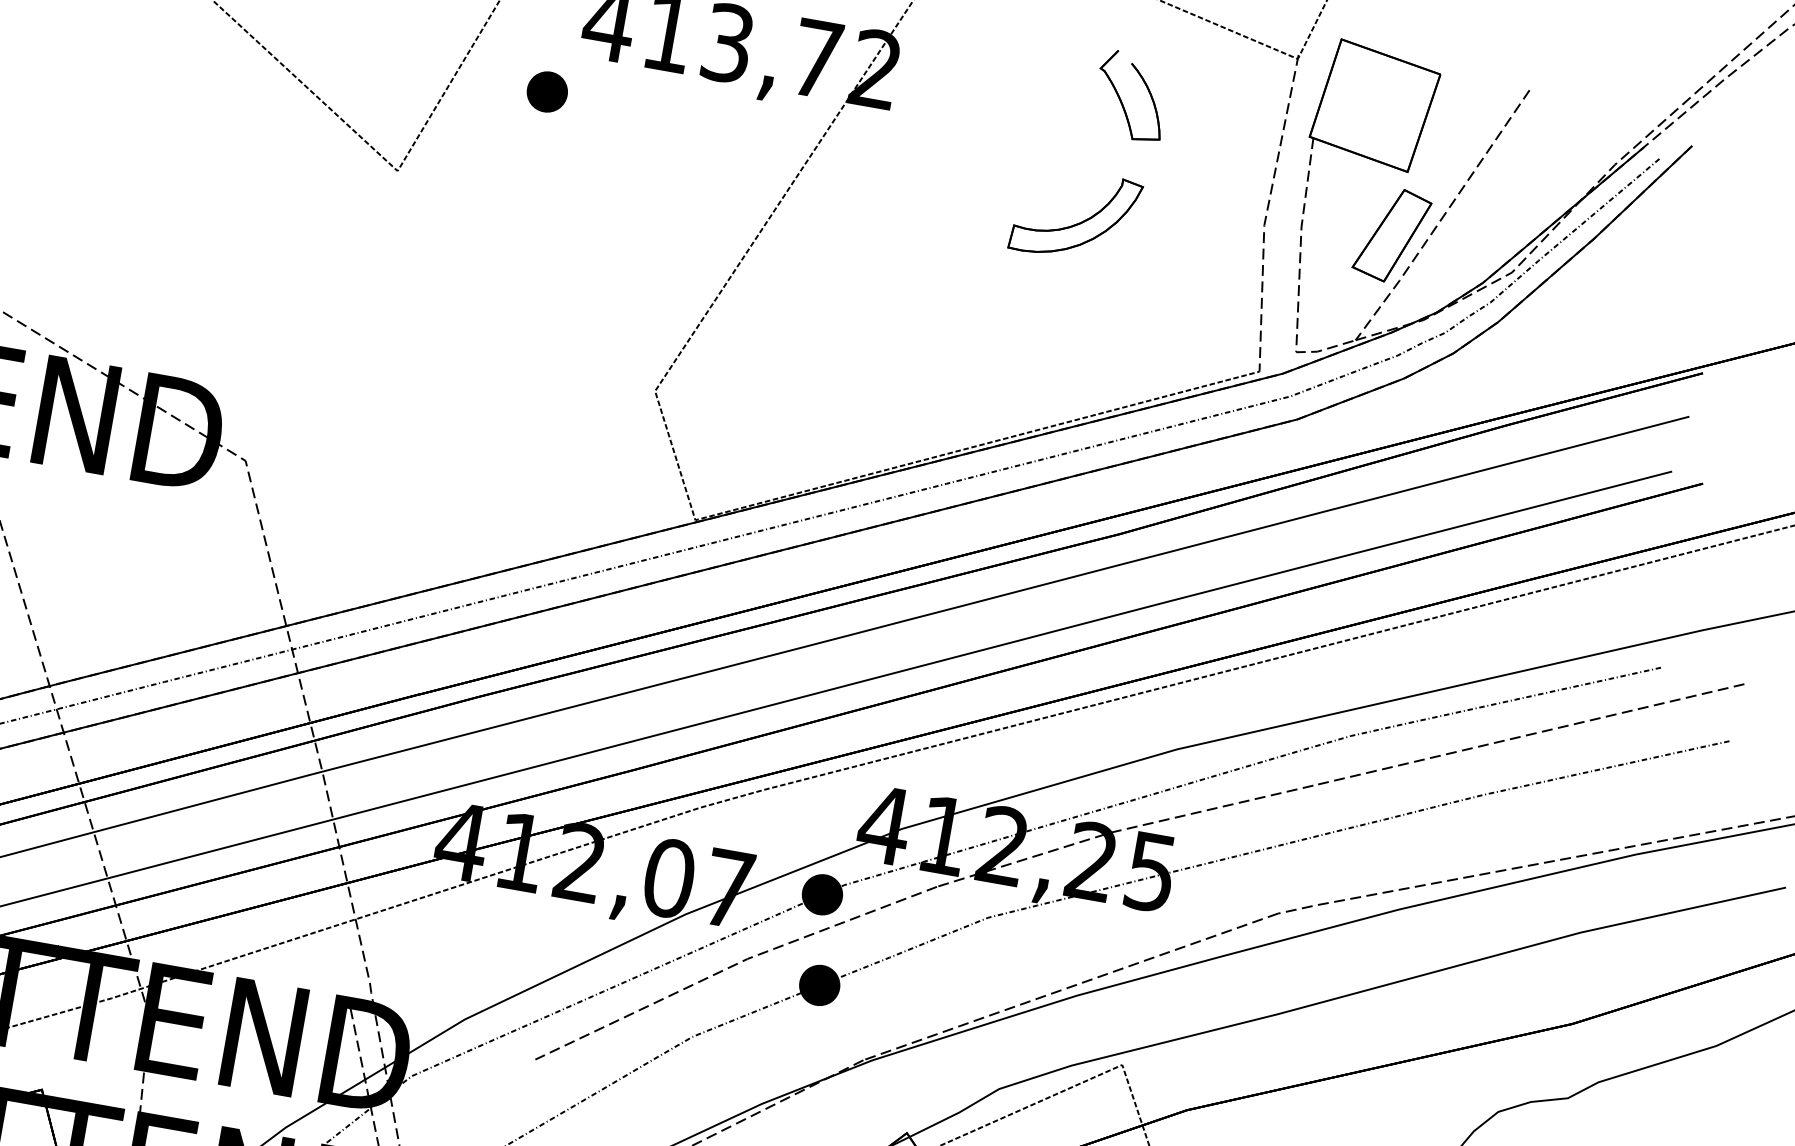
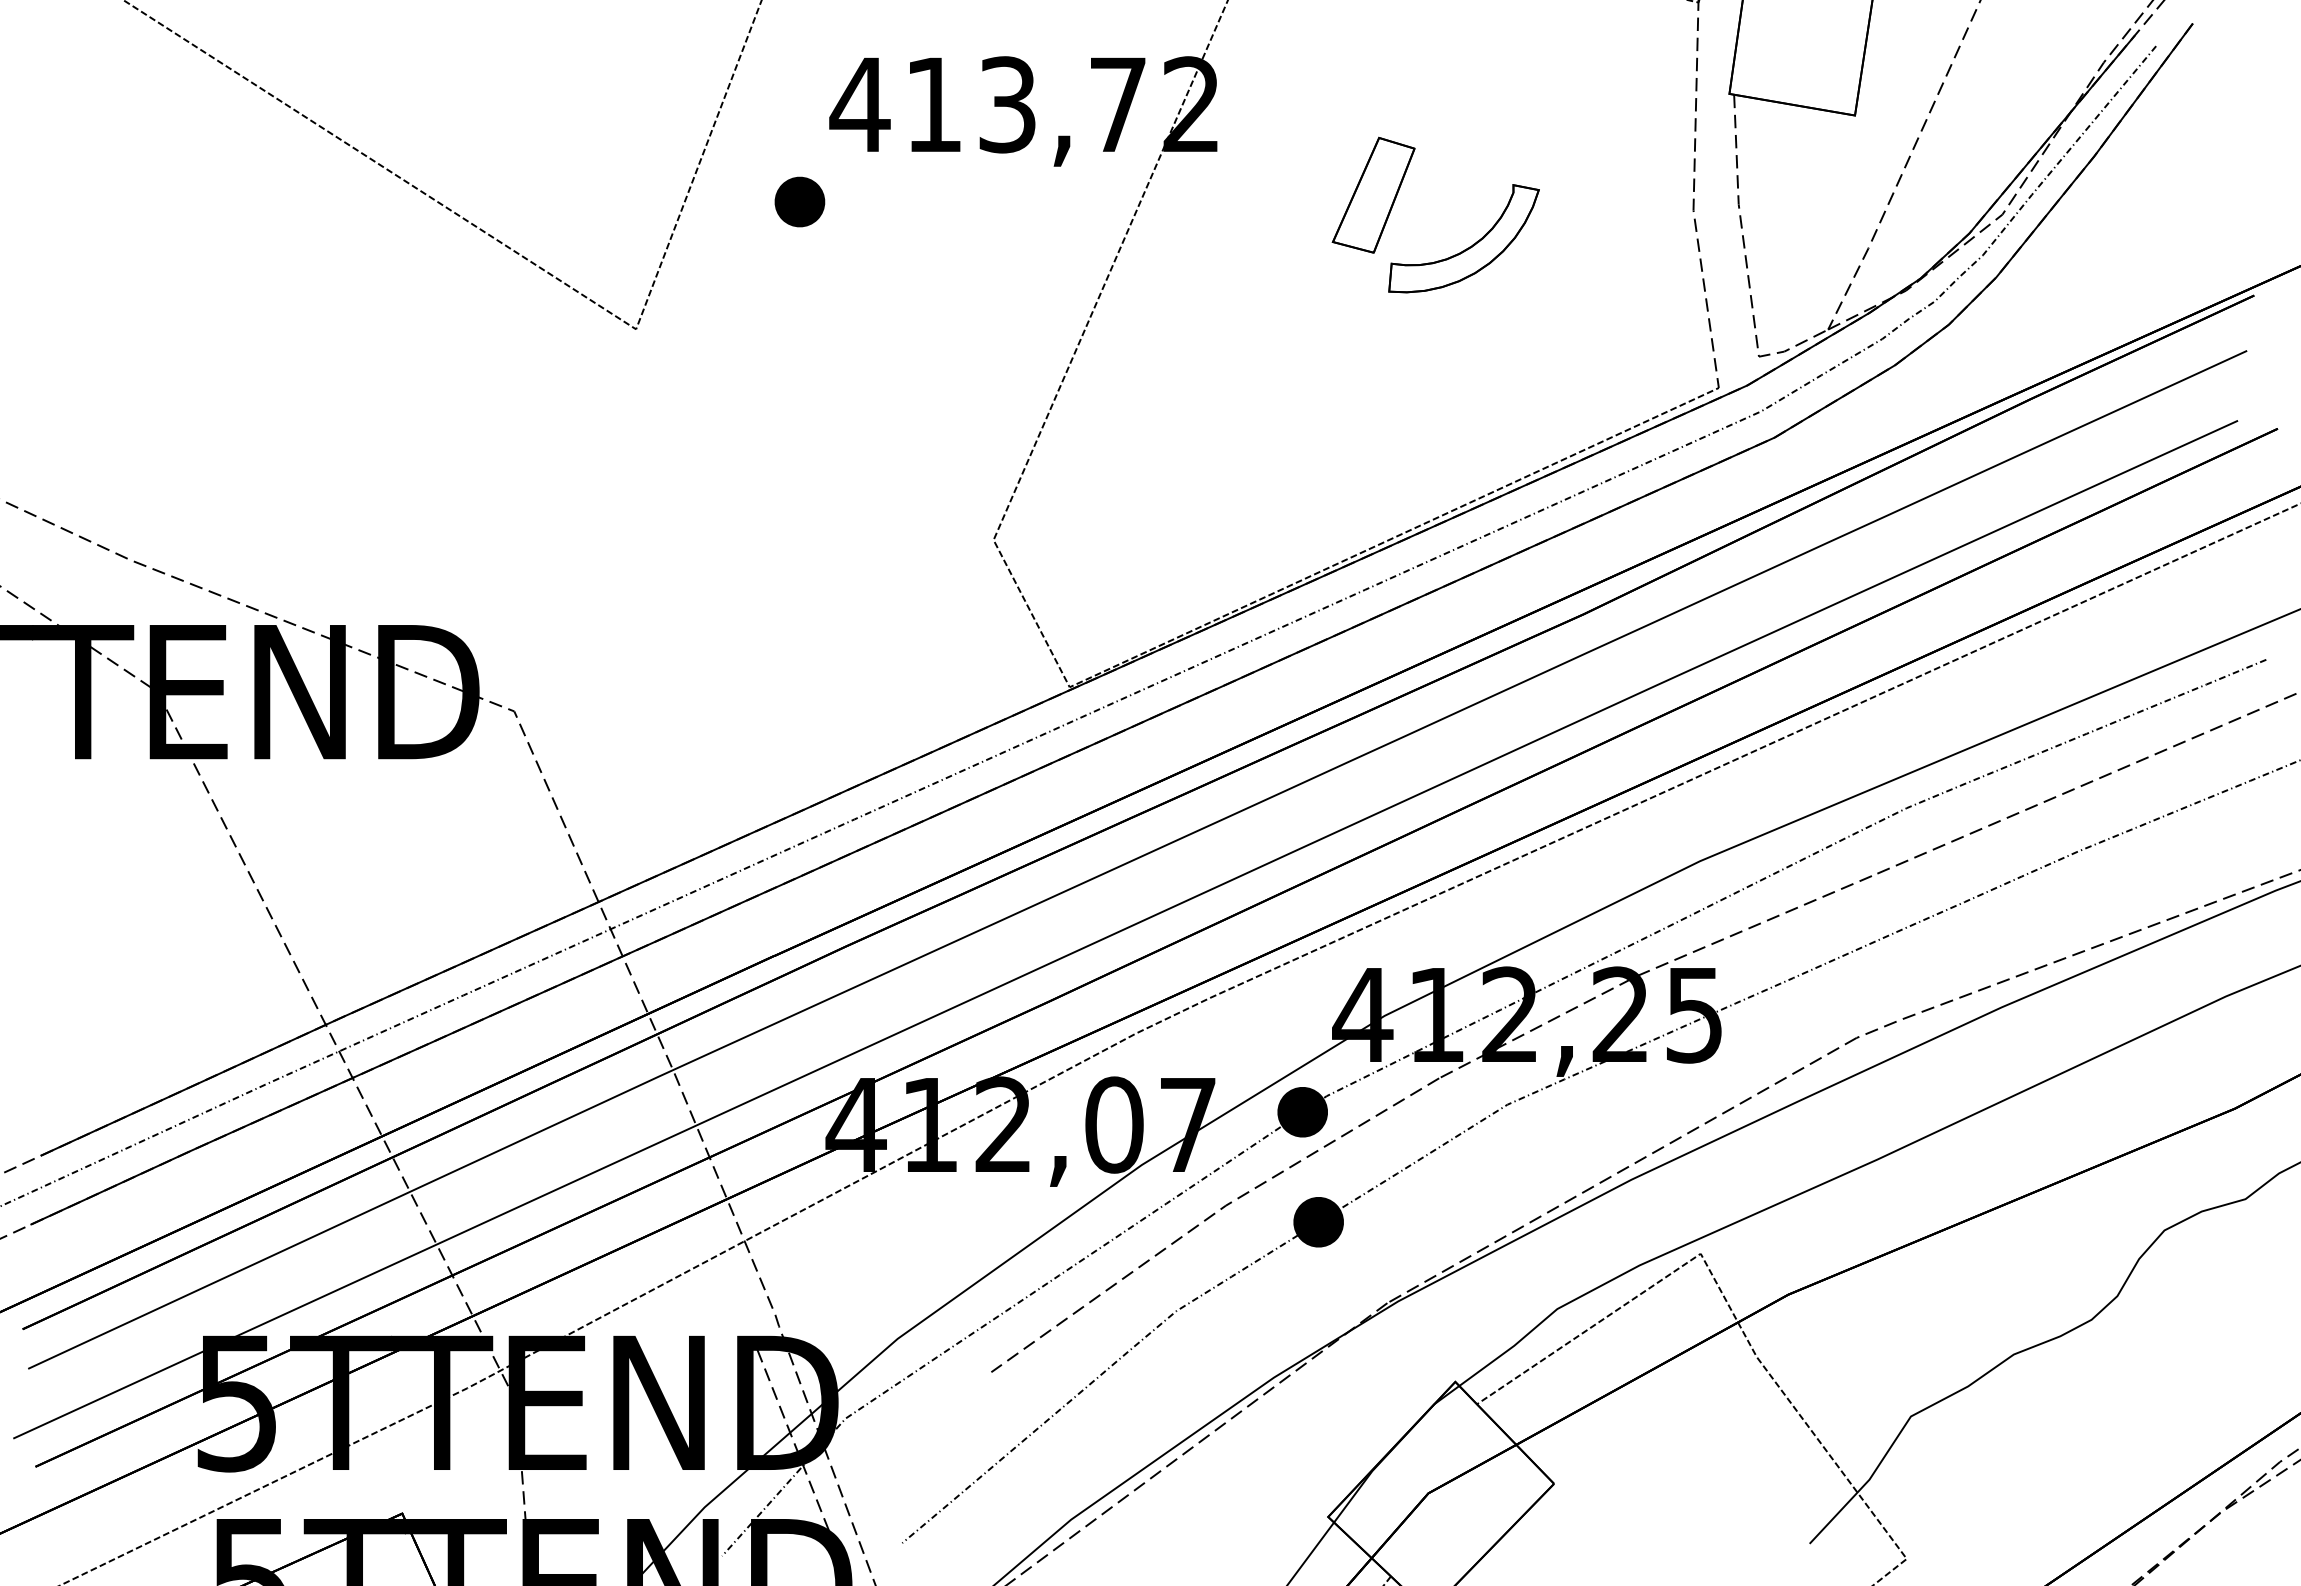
part: (1121, 99) -> (1494, 89), removed
part: (1391, 234) -> (1373, 194), moved

